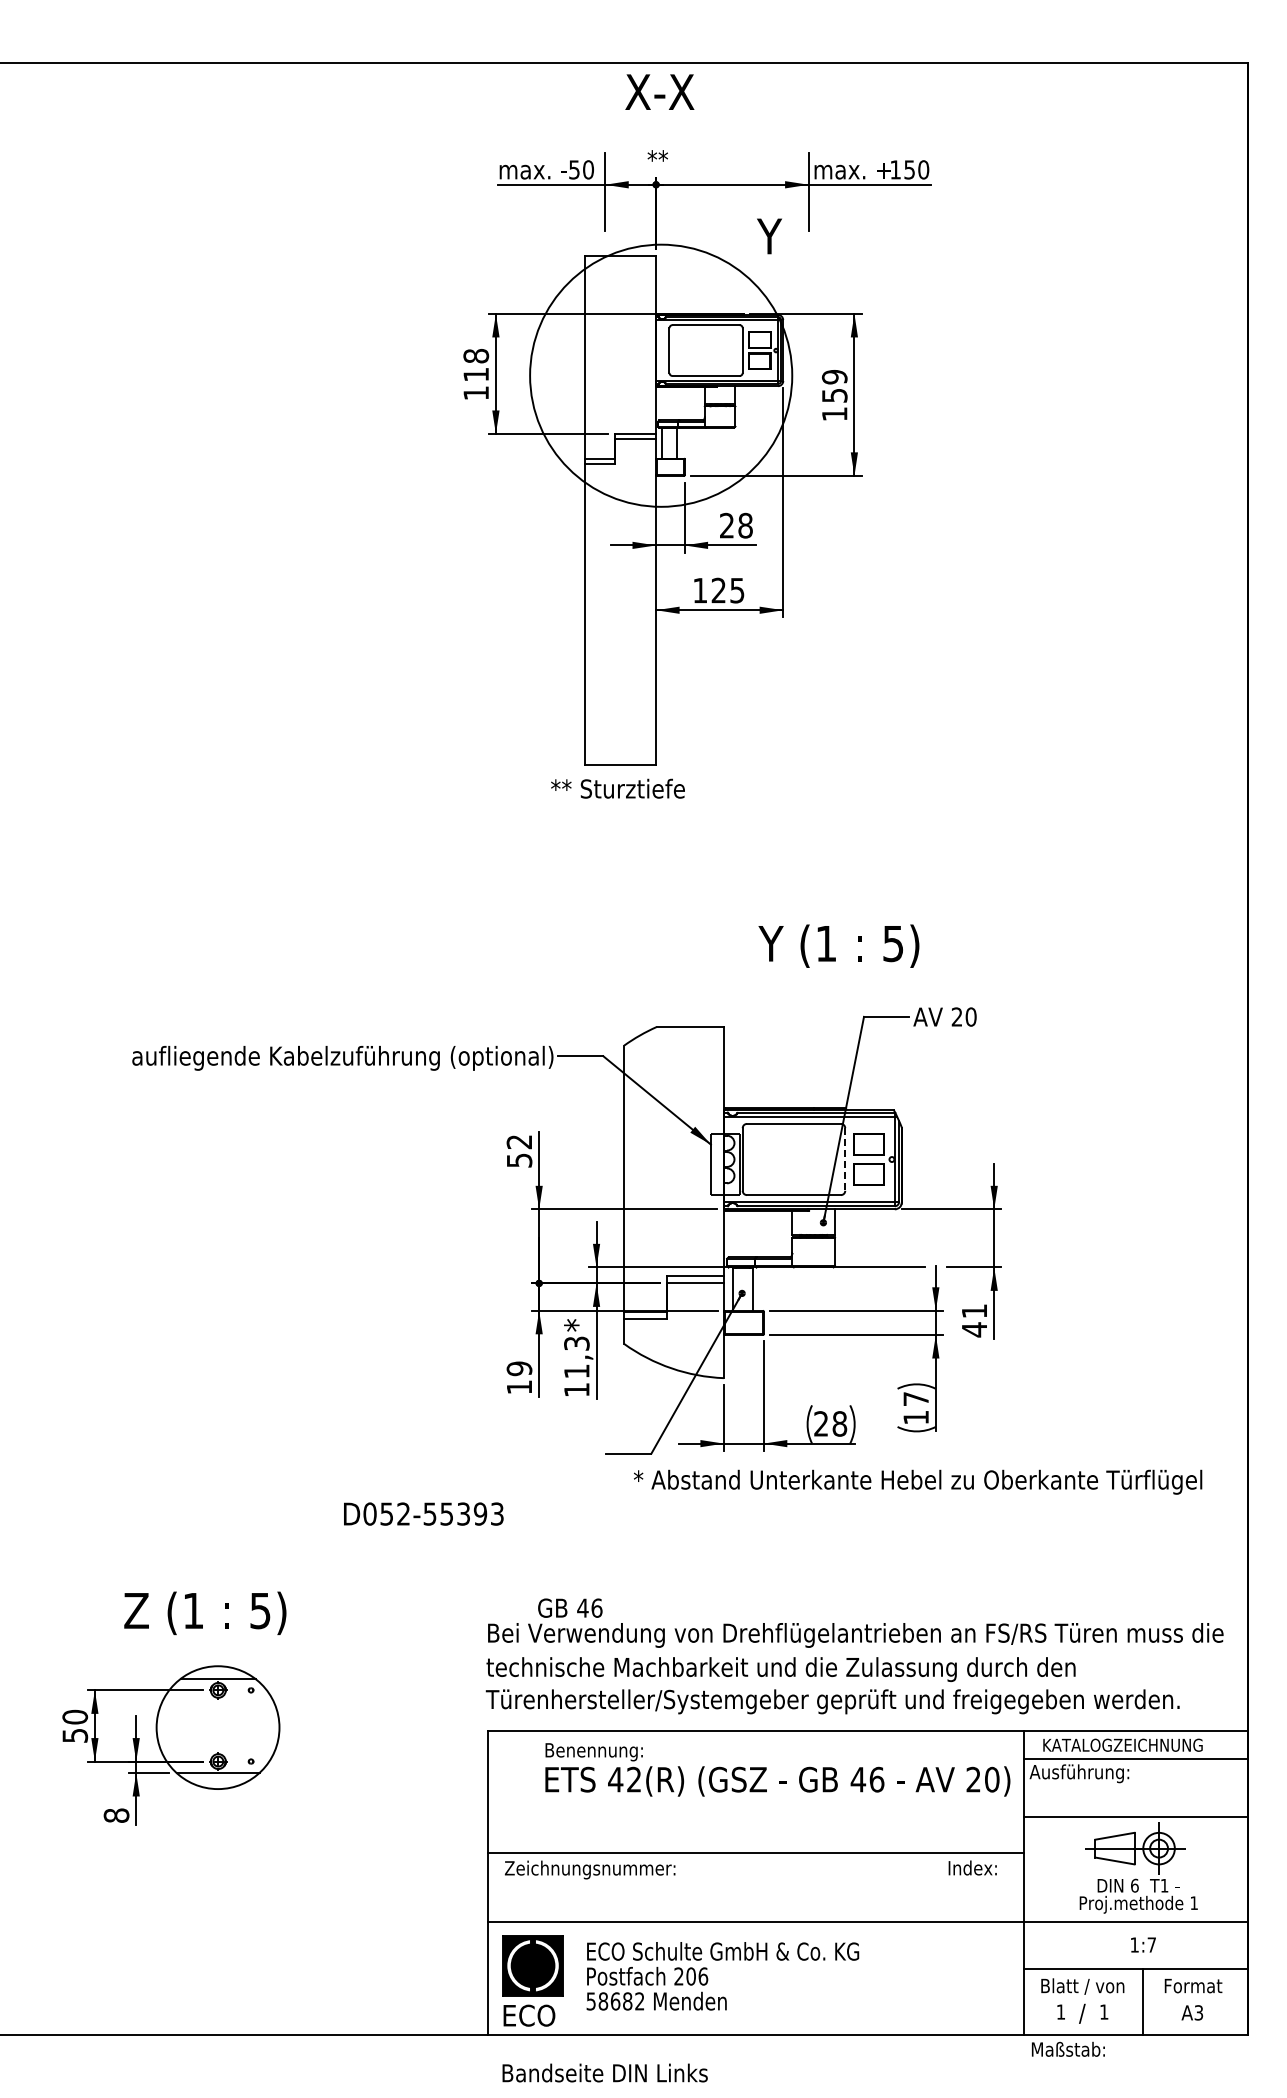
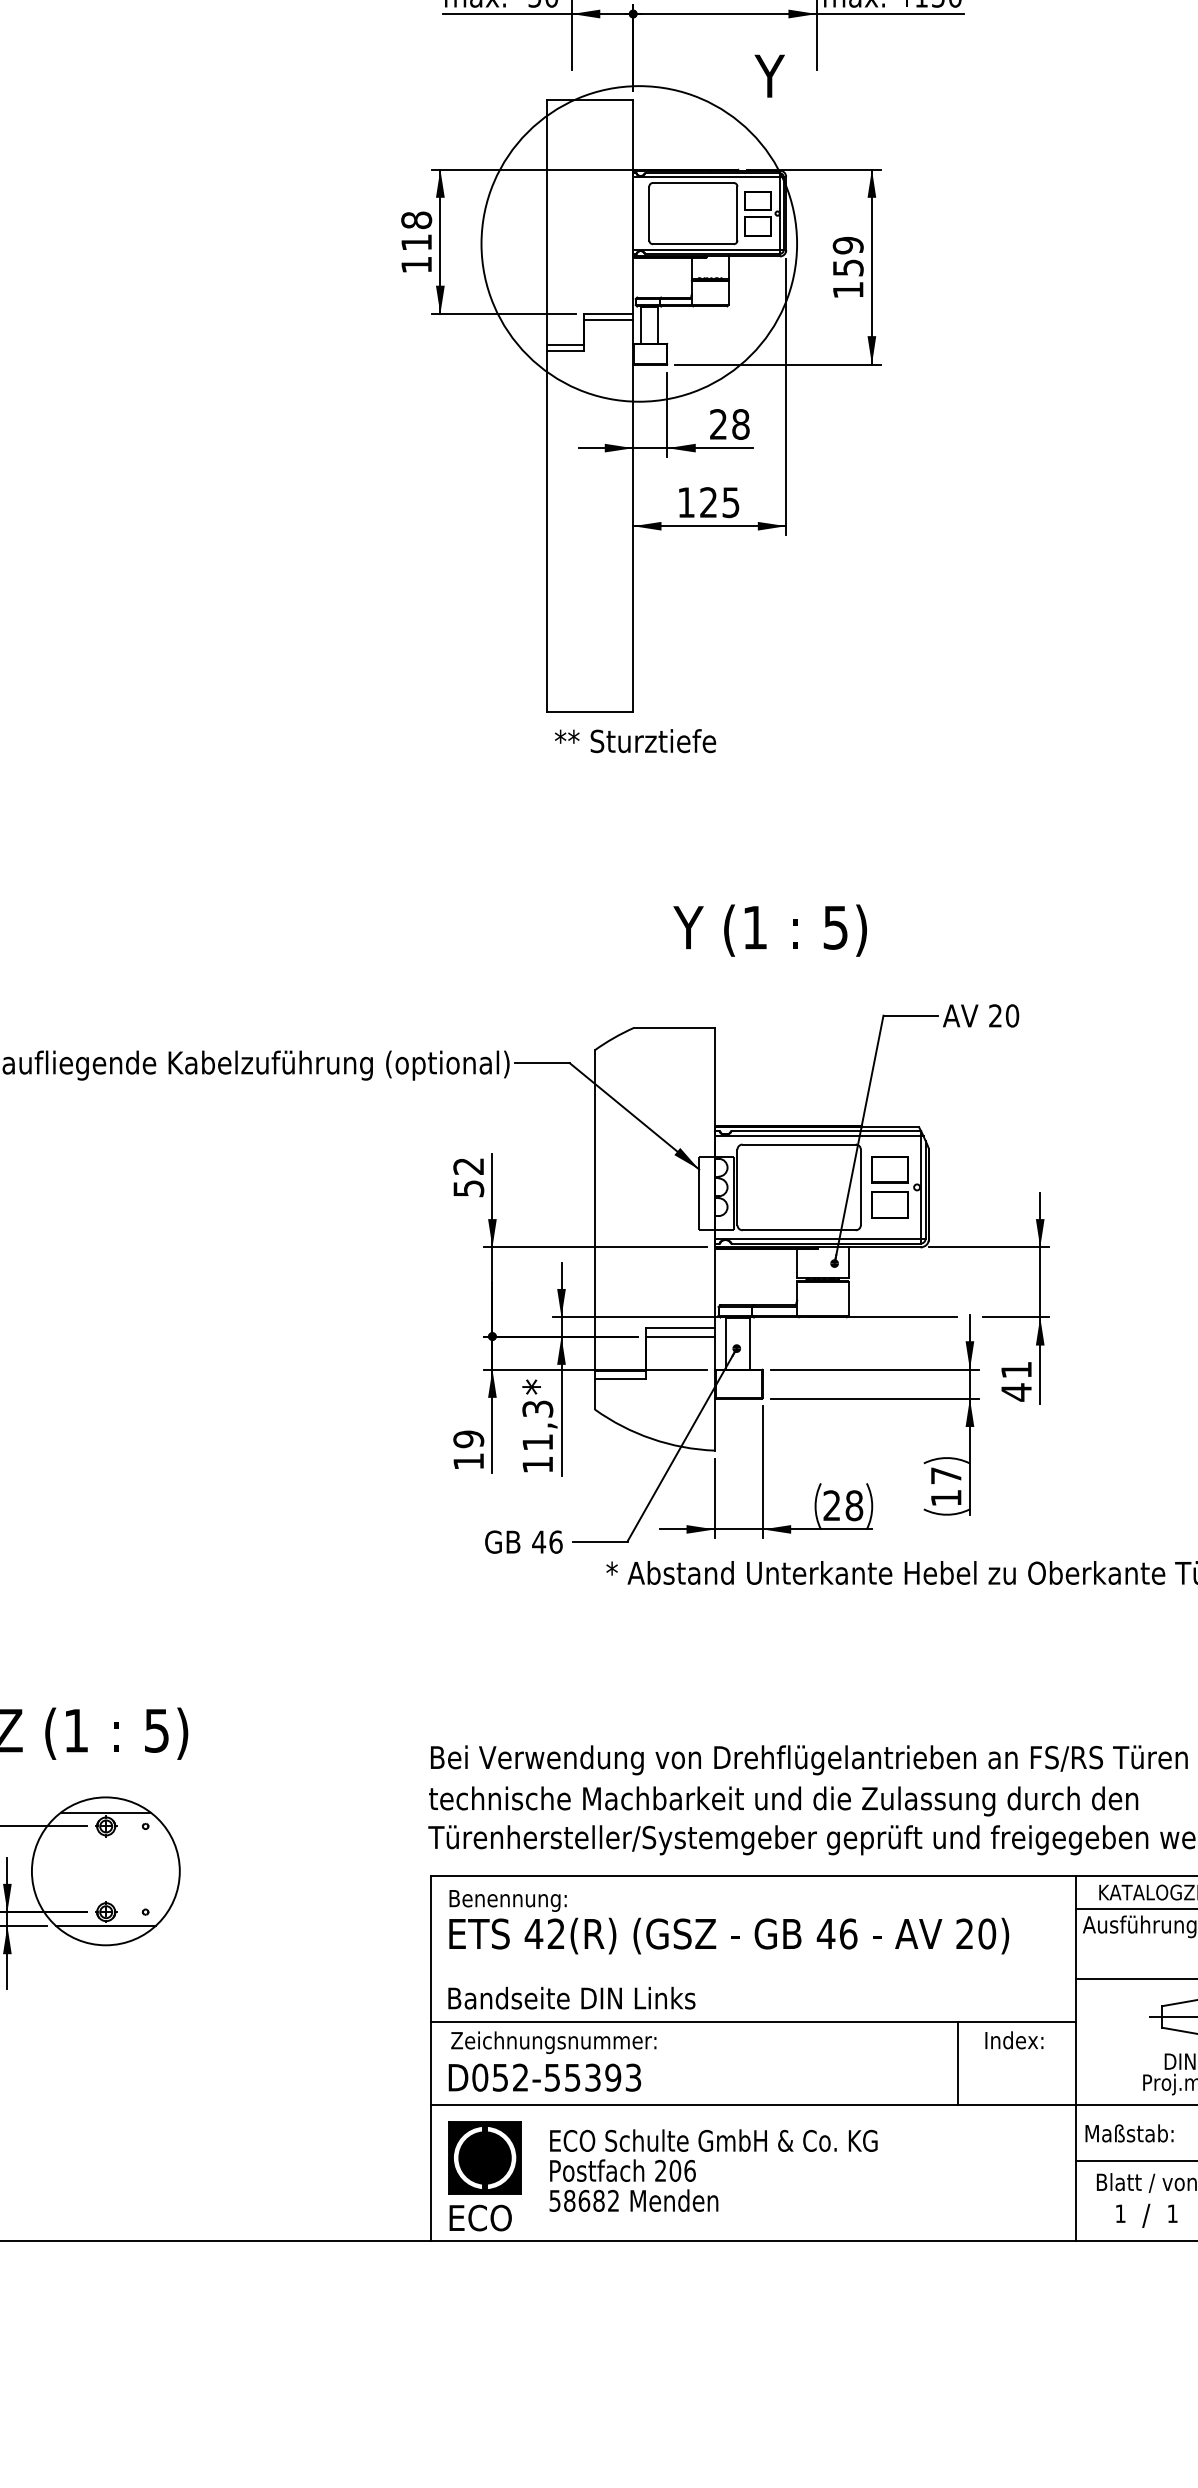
text: (617, 788) -> (634, 740), moved
text: (838, 945) -> (769, 929), moved
line: (845, 1160) -> (861, 1188), dashed -> solid
text: (423, 1513) -> (544, 2077), moved
text: (570, 1607) -> (524, 1541), moved
text: (777, 1769) -> (728, 1921), moved
line: (926, 1886) -> (958, 2062), added
text: (1068, 2048) -> (1129, 2132), moved
text: (604, 2072) -> (571, 1997), moved

